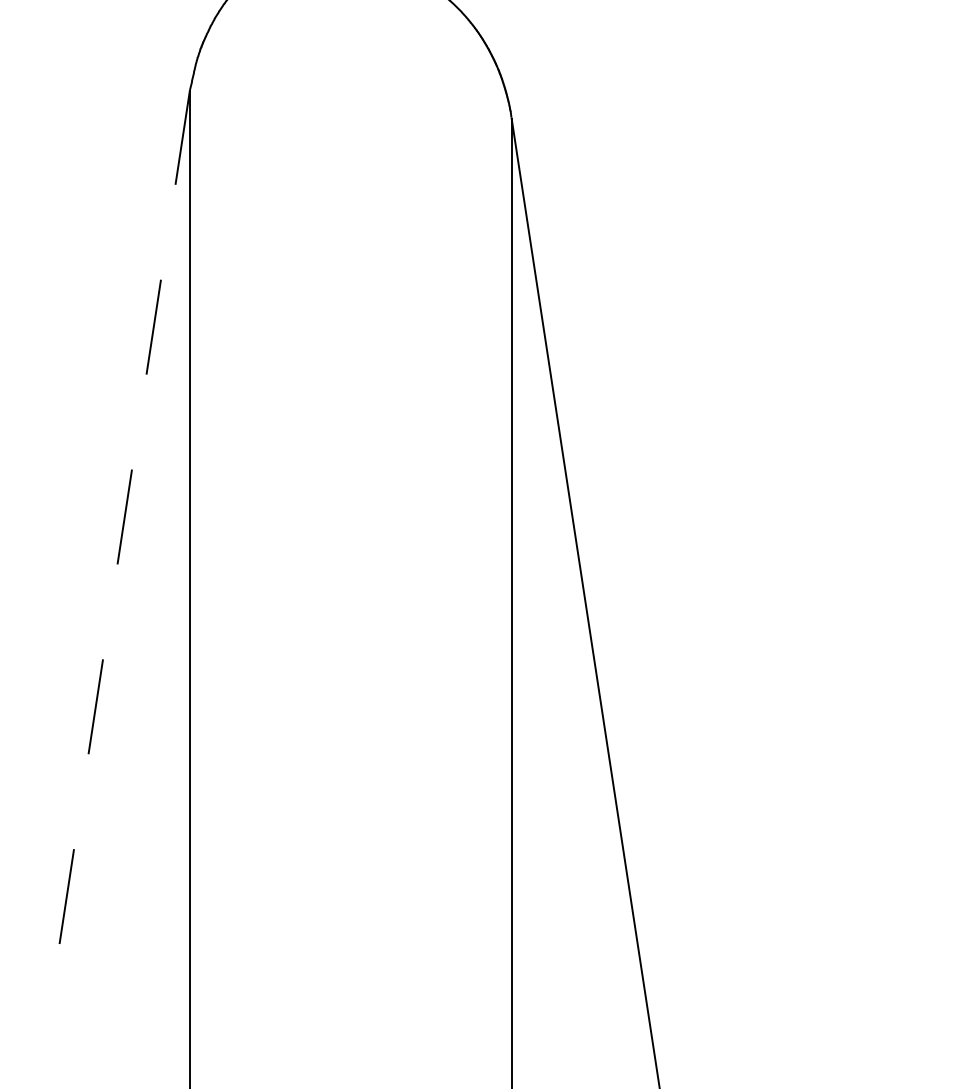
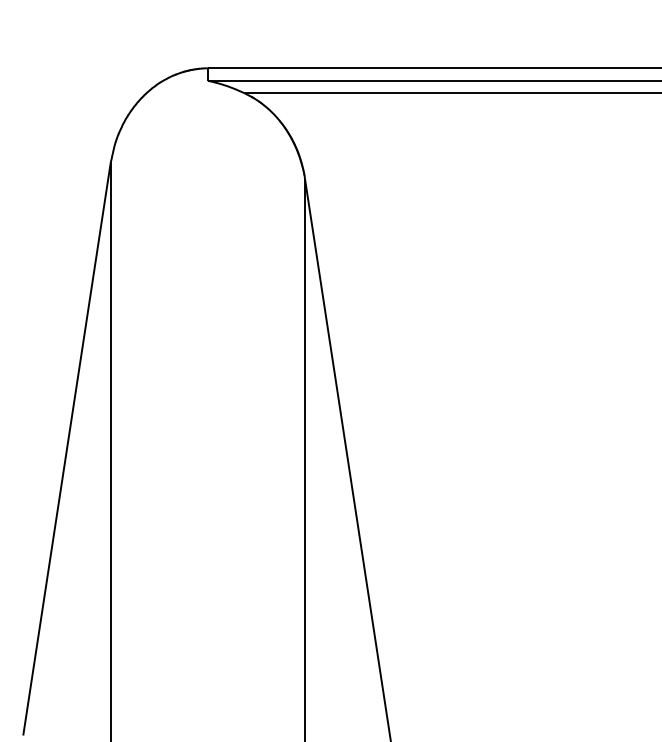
line: (118, 563) -> (67, 448), dashed -> solid

